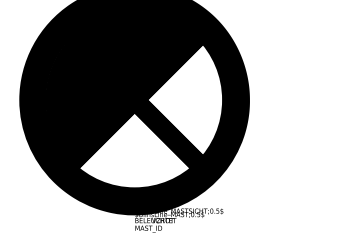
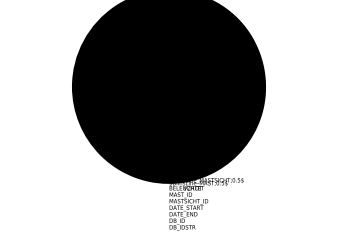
fill: (185, 99) -> (211, 86), added
fill: (134, 150) -> (168, 129), added

